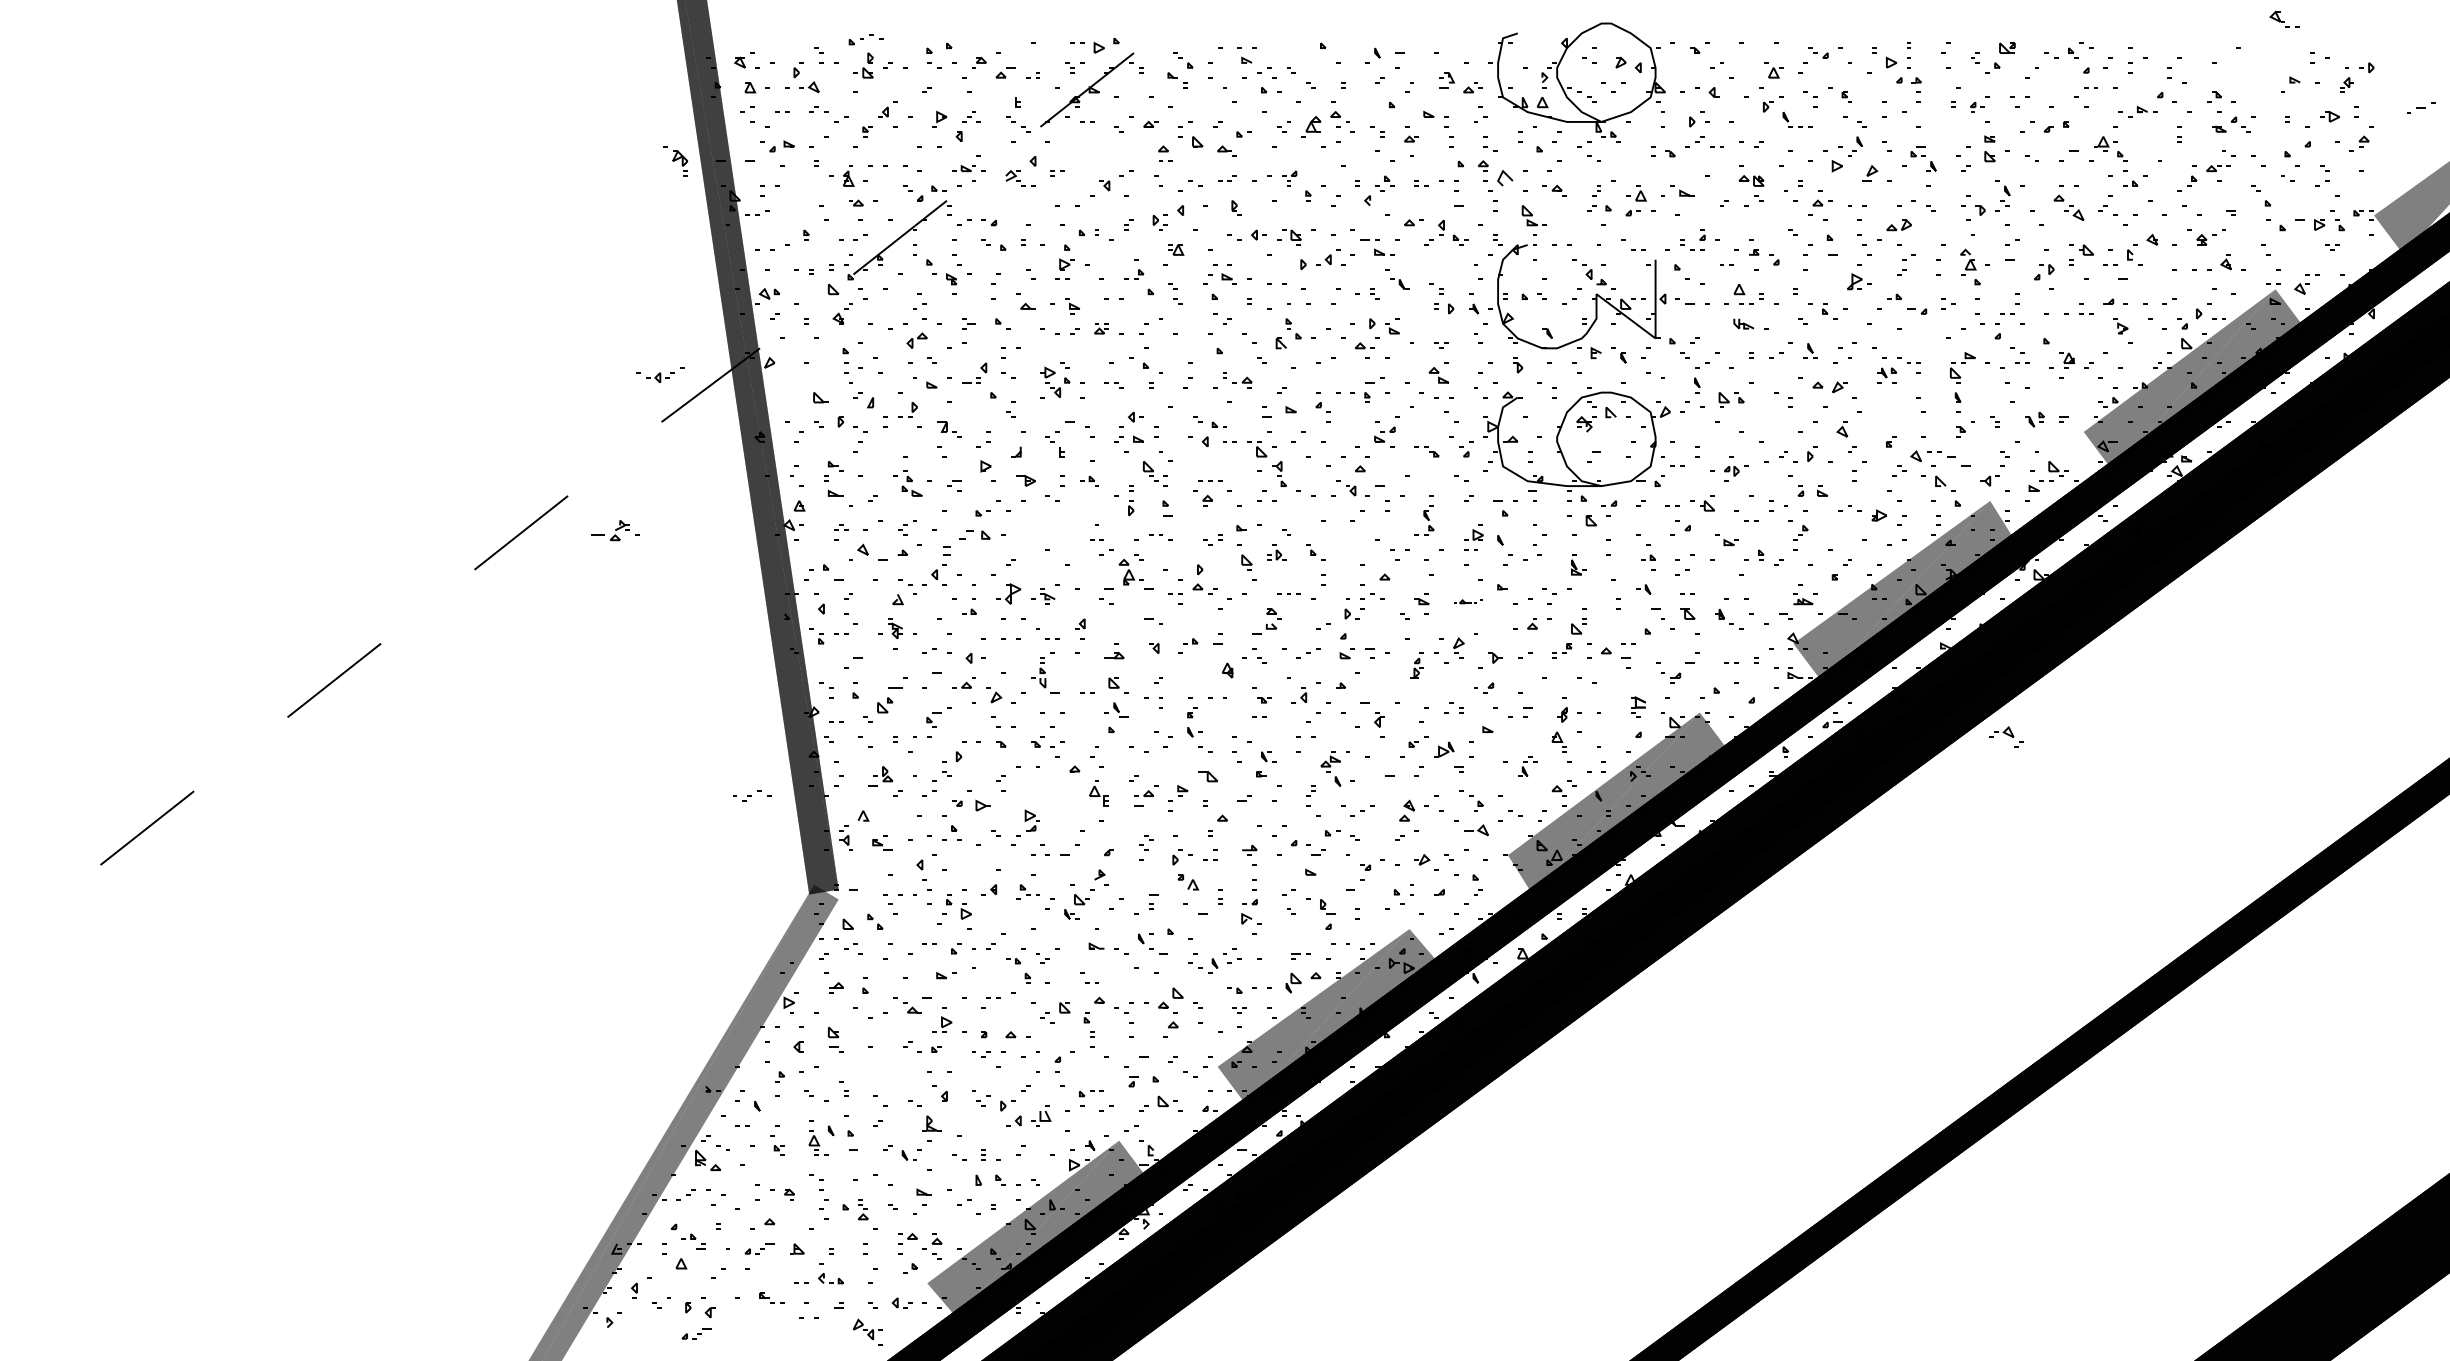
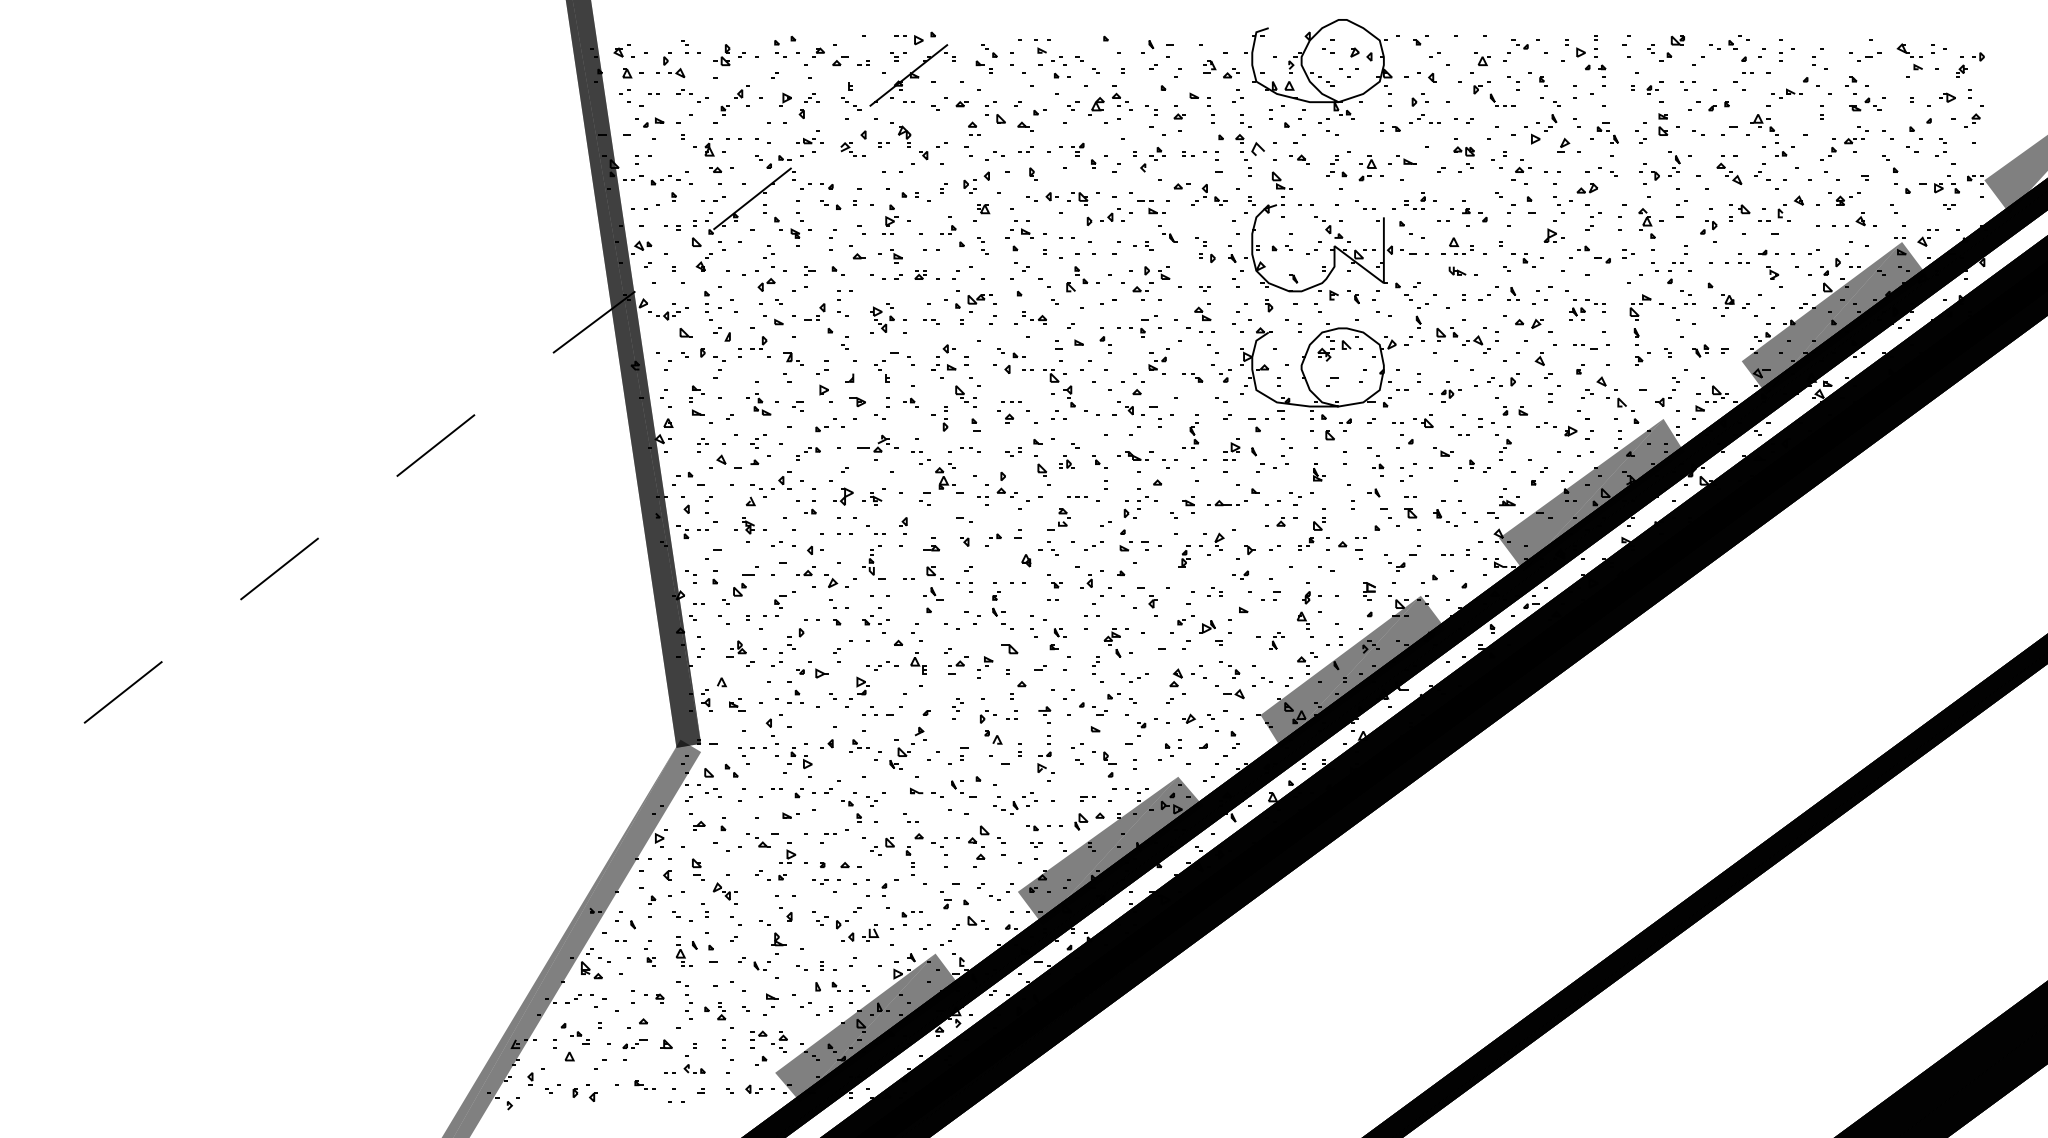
part: (2284, 18) -> (1909, 49), moved
part: (865, 39) -> (665, 180), moved
part: (2421, 107) -> (1869, 56), moved
part: (675, 161) -> (900, 135), moved
part: (1172, 357) -> (980, 299), added
part: (660, 375) -> (668, 314), moved
part: (1941, 454) -> (1585, 346), moved
part: (615, 530) -> (878, 443), moved
part: (966, 542) -> (807, 453), size x0.62
part: (1355, 544) -> (1133, 455), added
part: (1468, 601) -> (1227, 502), size x1.67
part: (2006, 736) -> (1476, 344), moved
part: (752, 795) -> (882, 665), moved
part: (867, 1331) -> (725, 893), moved
part: (696, 1333) -> (582, 1114), removed

